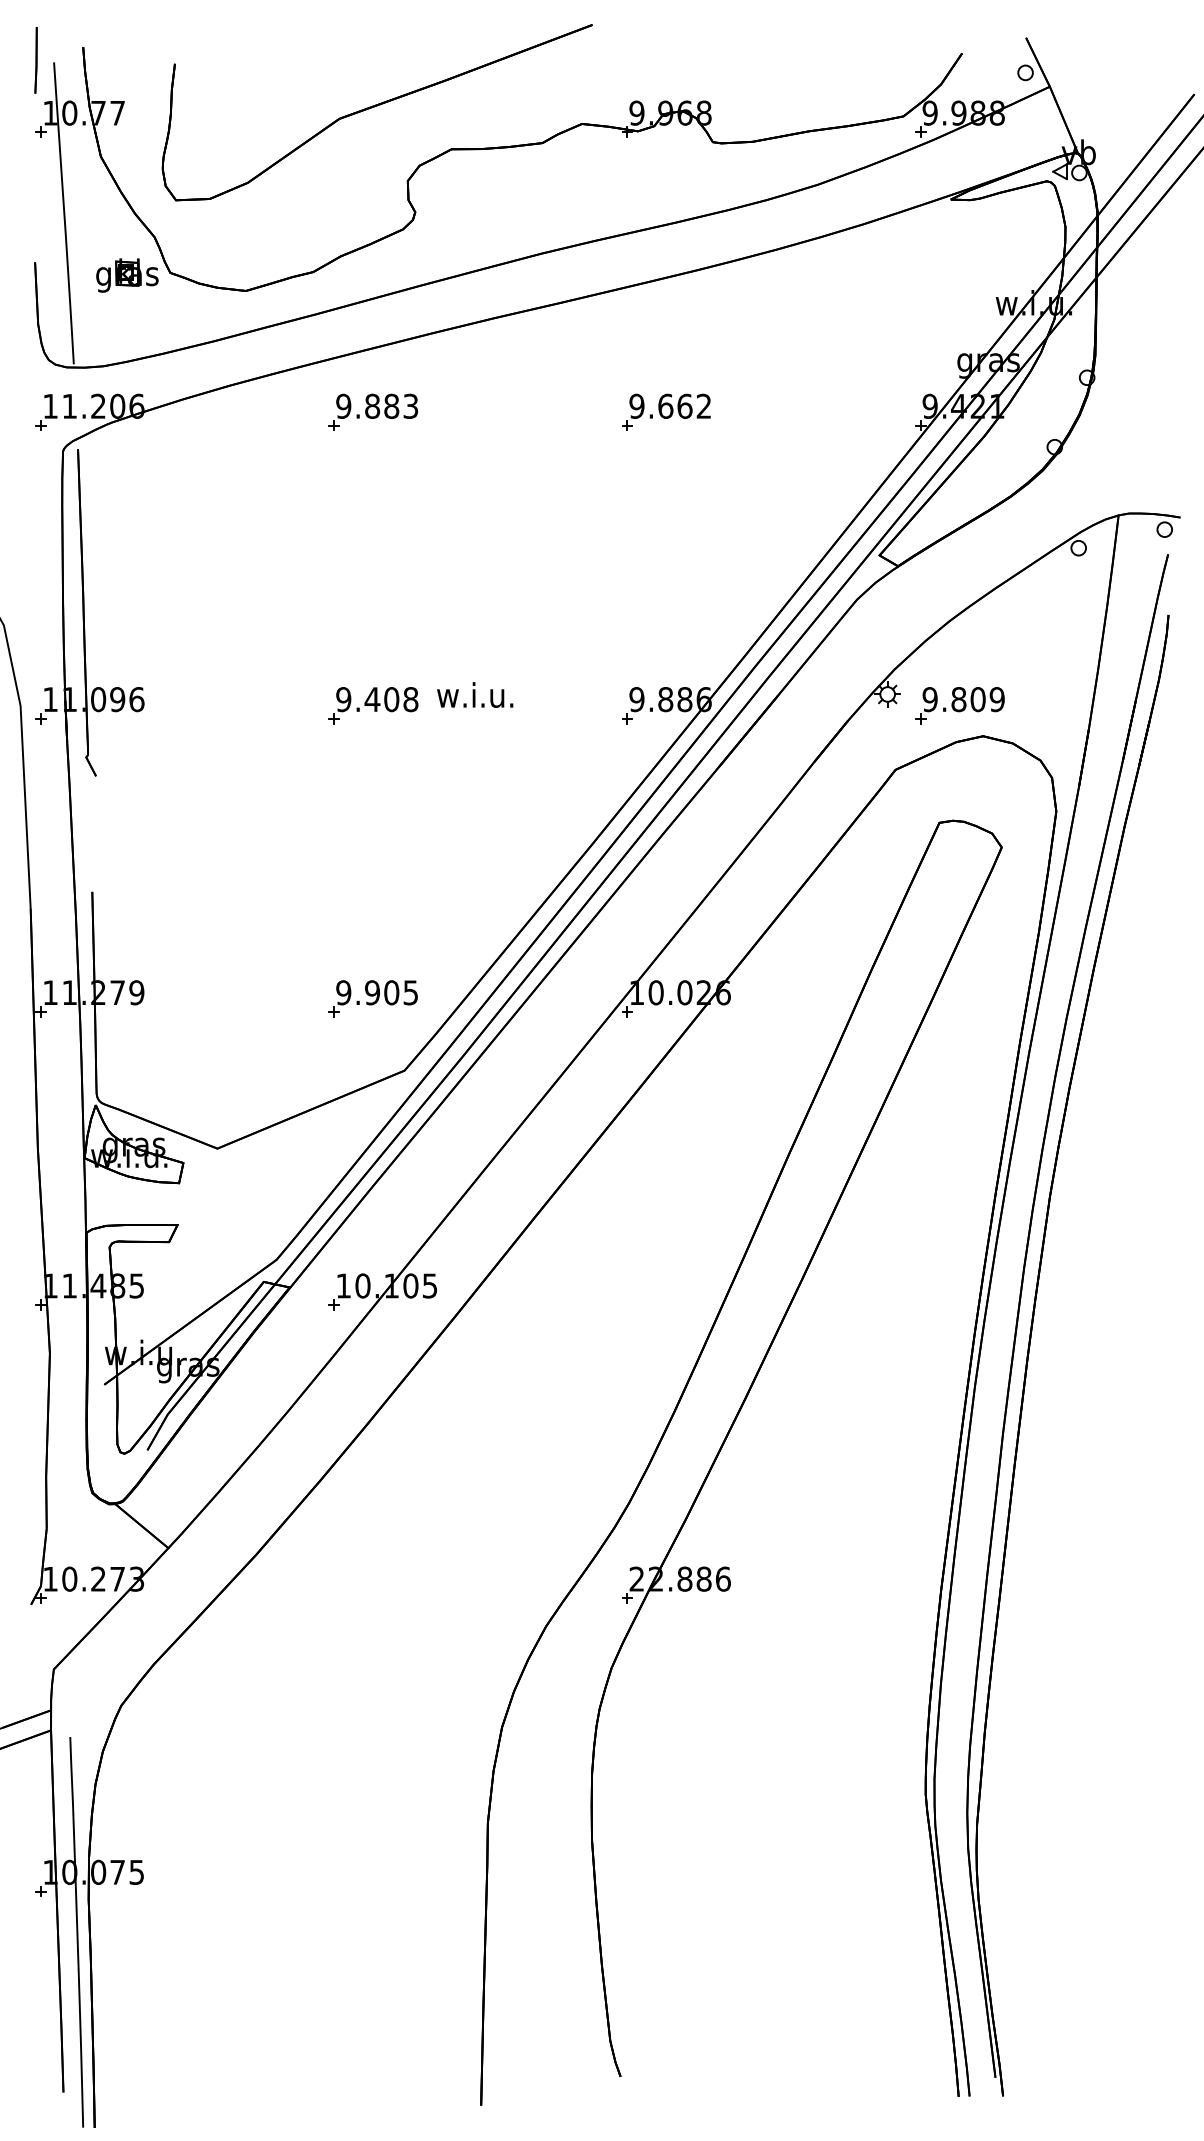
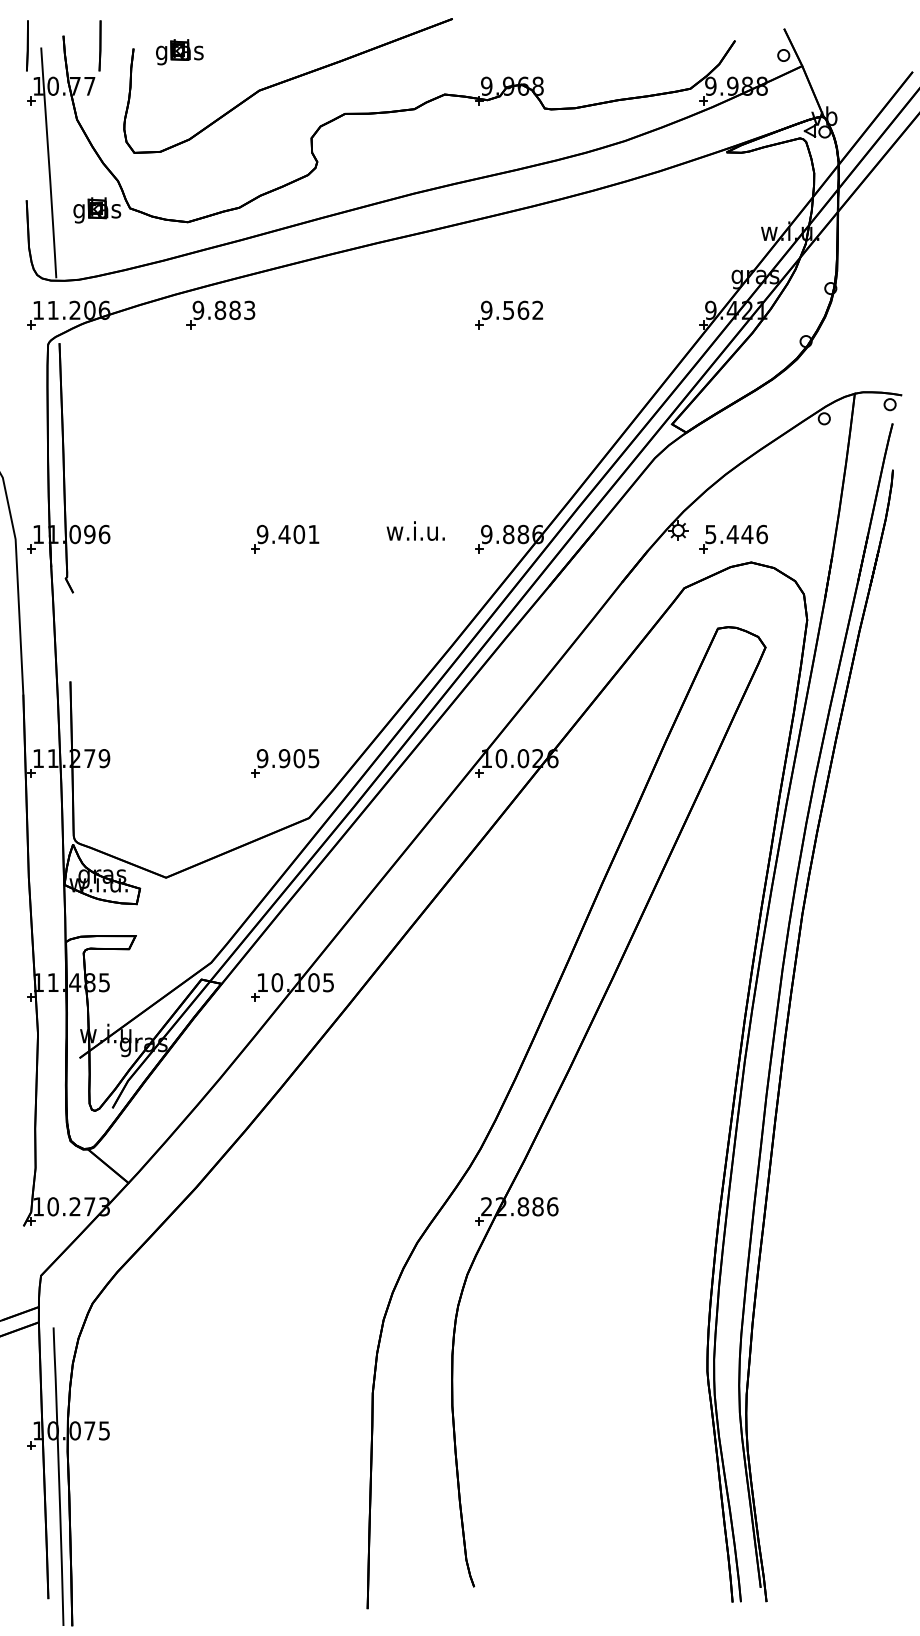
line: (130, 60) -> (99, 46), added
part: (235, 68) -> (179, 52), added
text: (665, 405) -> (508, 309), 9.662 -> 9.562
part: (373, 411) -> (221, 314), moved
text: (475, 694) -> (416, 530), moved
text: (410, 699) -> (313, 534), 9.408 -> 9.401
text: (963, 699) -> (736, 534), 9.809 -> 5.446

